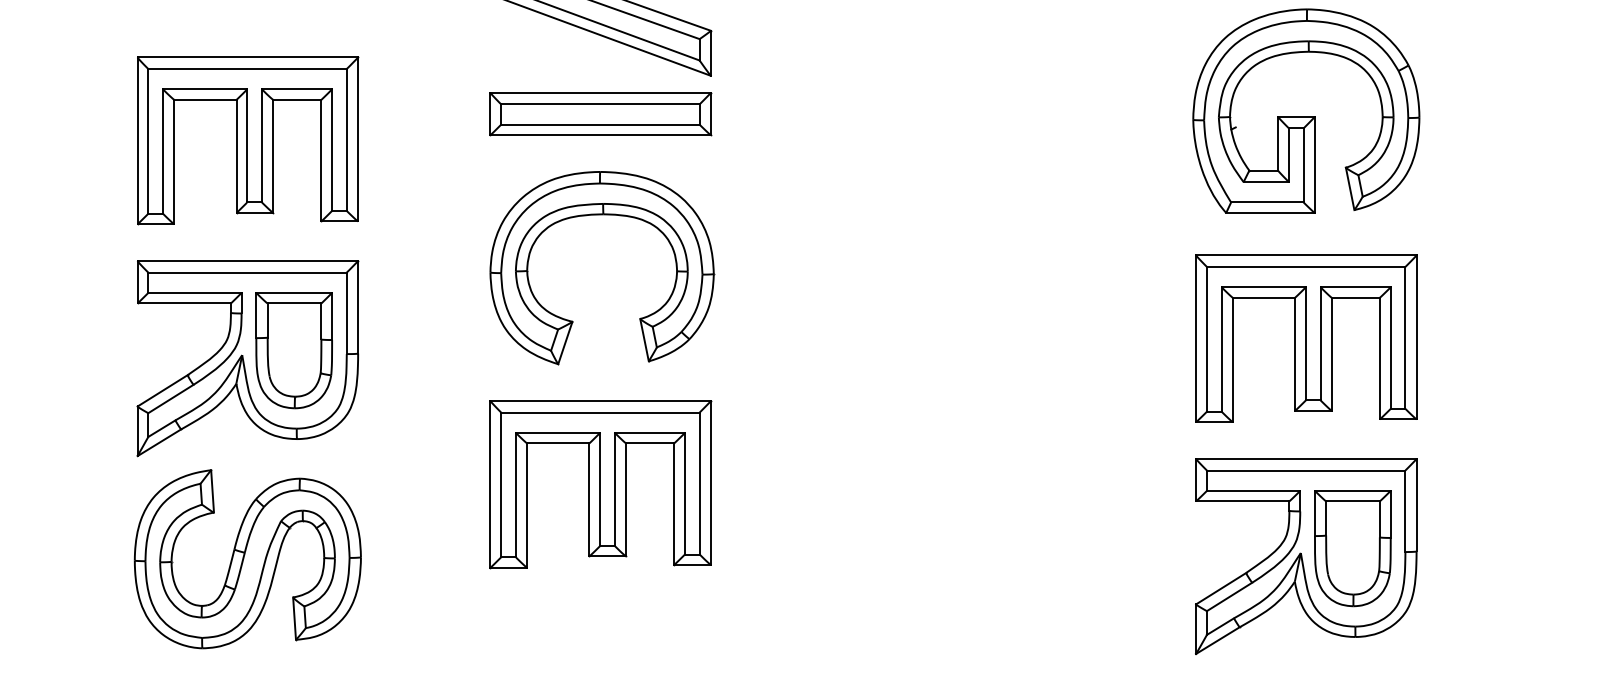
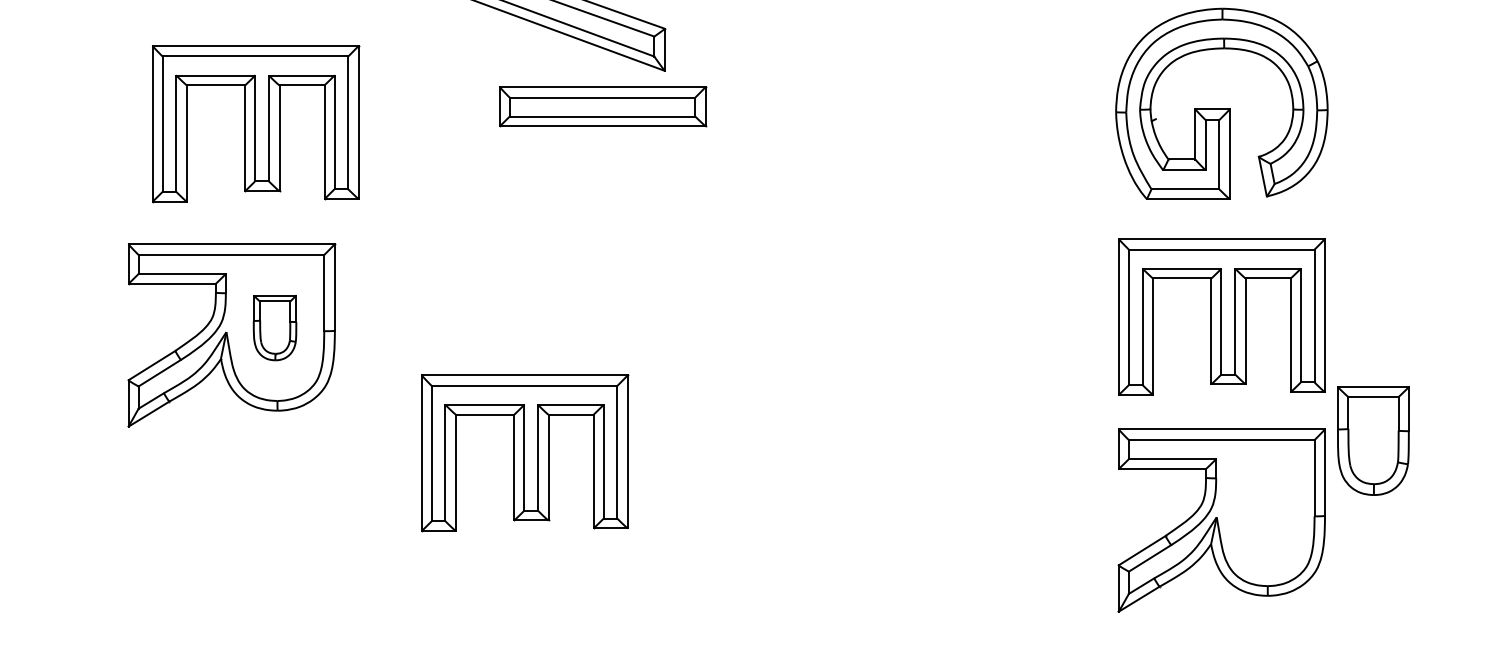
part: (601, 113) -> (603, 106), moved
part: (248, 141) -> (256, 124), moved
part: (602, 215) -> (563, 201), removed
part: (293, 350) -> (274, 327), size x0.6
part: (601, 484) -> (525, 453), moved
part: (1352, 547) -> (1373, 440), moved
part: (247, 558) -> (231, 522), removed

